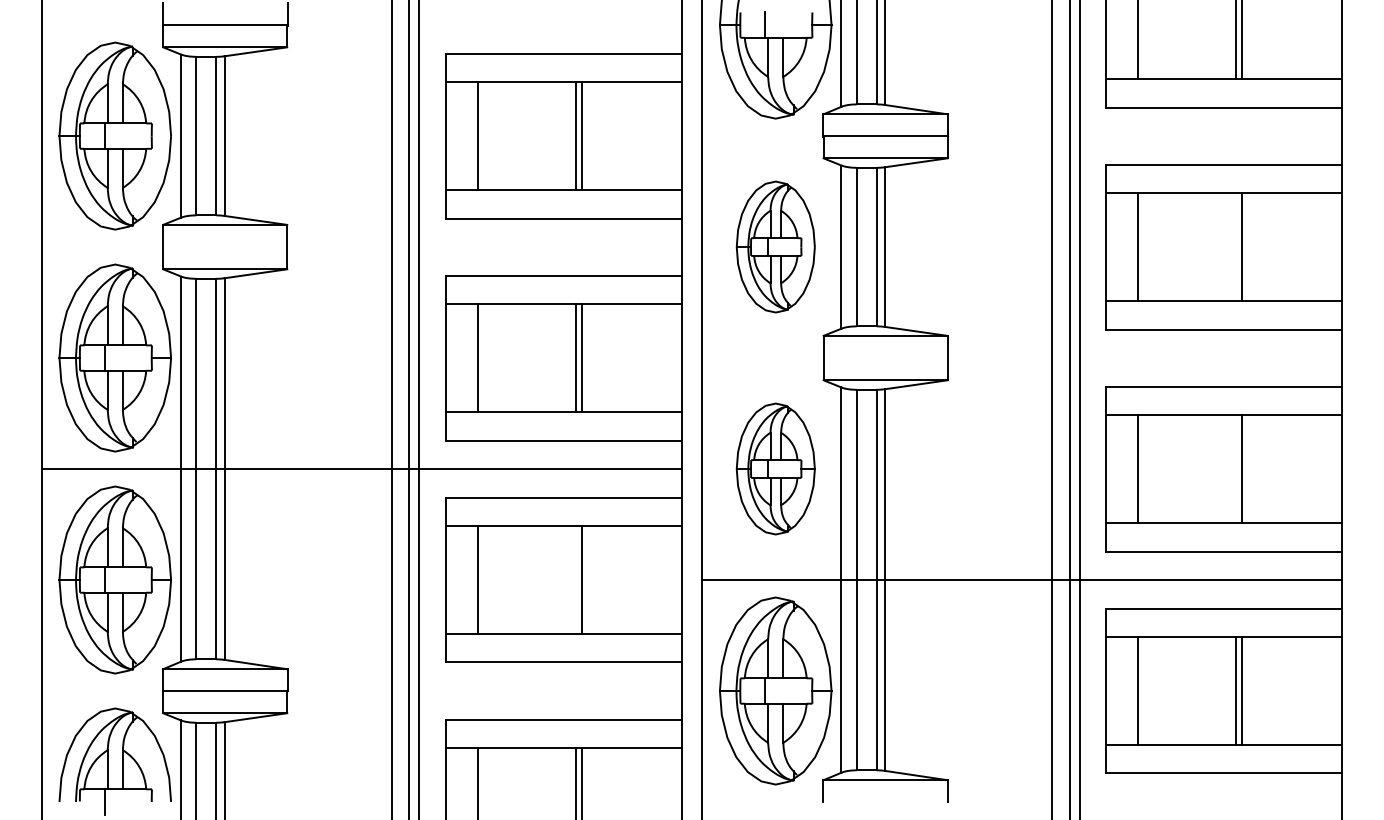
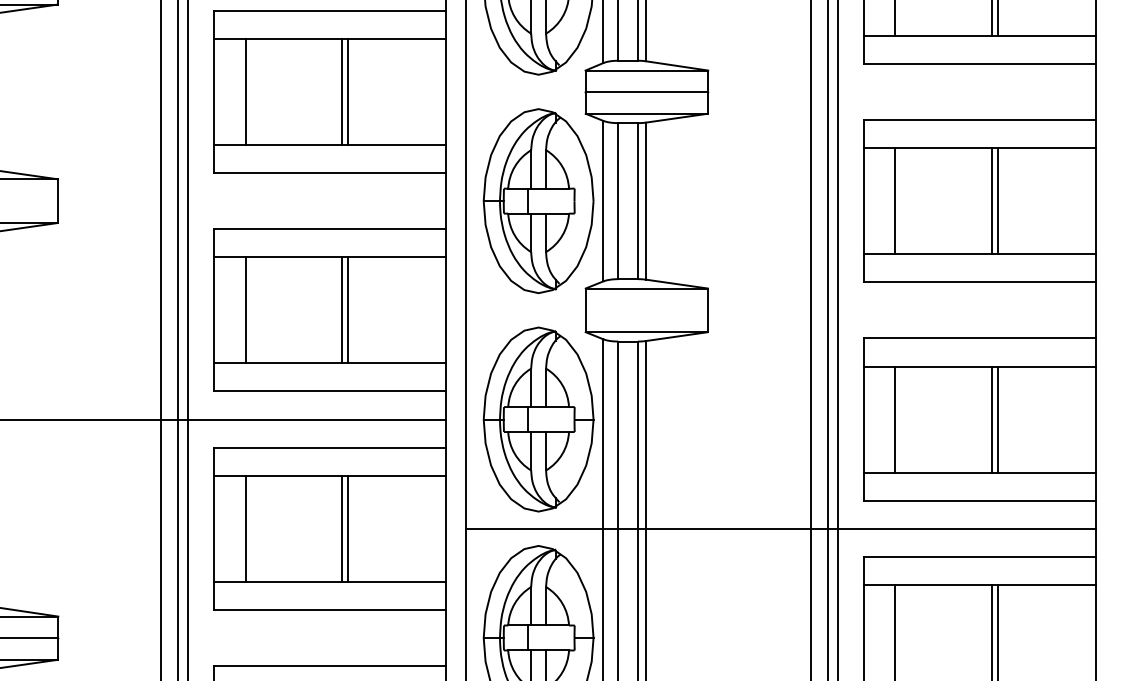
part: (775, 246) -> (538, 200), size x1.43
line: (1236, 247) -> (992, 201), added
part: (775, 468) -> (538, 419), size x1.43
line: (1236, 468) -> (992, 419), added
line: (575, 579) -> (341, 528), added

